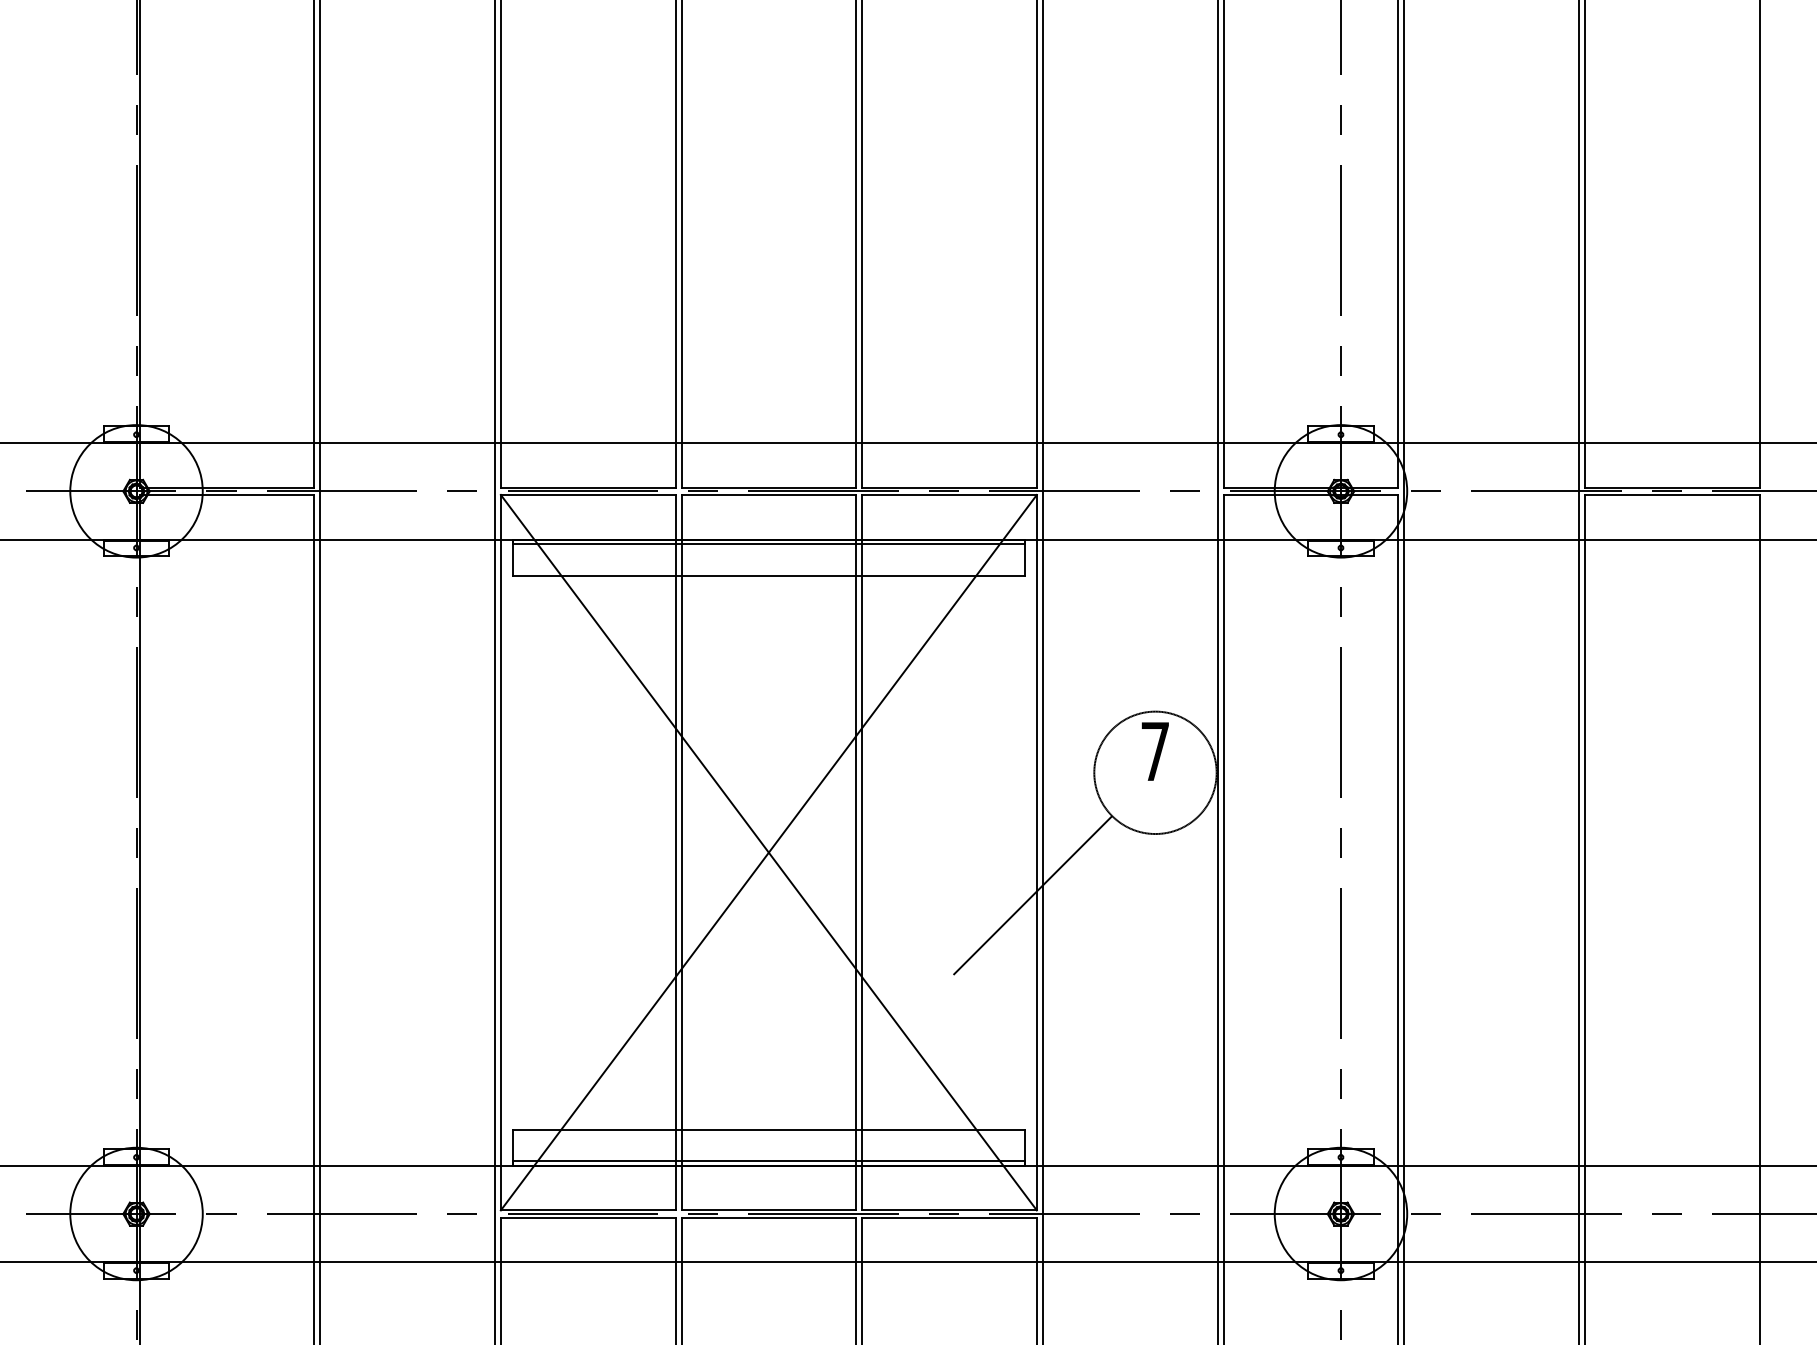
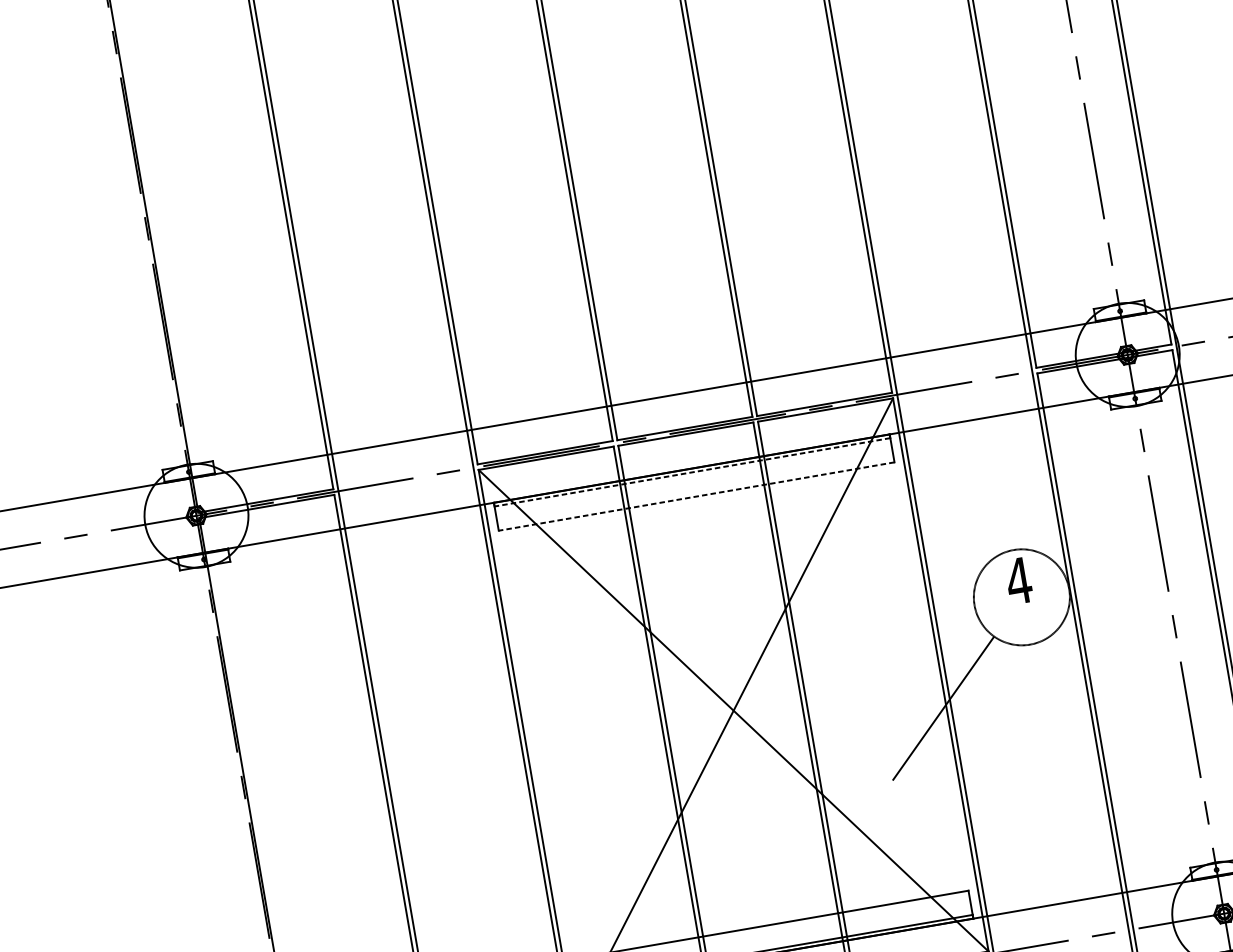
line: (768, 544) -> (692, 472), solid -> dashed
line: (768, 575) -> (696, 496), solid -> dashed
text: (1155, 751) -> (1019, 580), 7 -> 4

